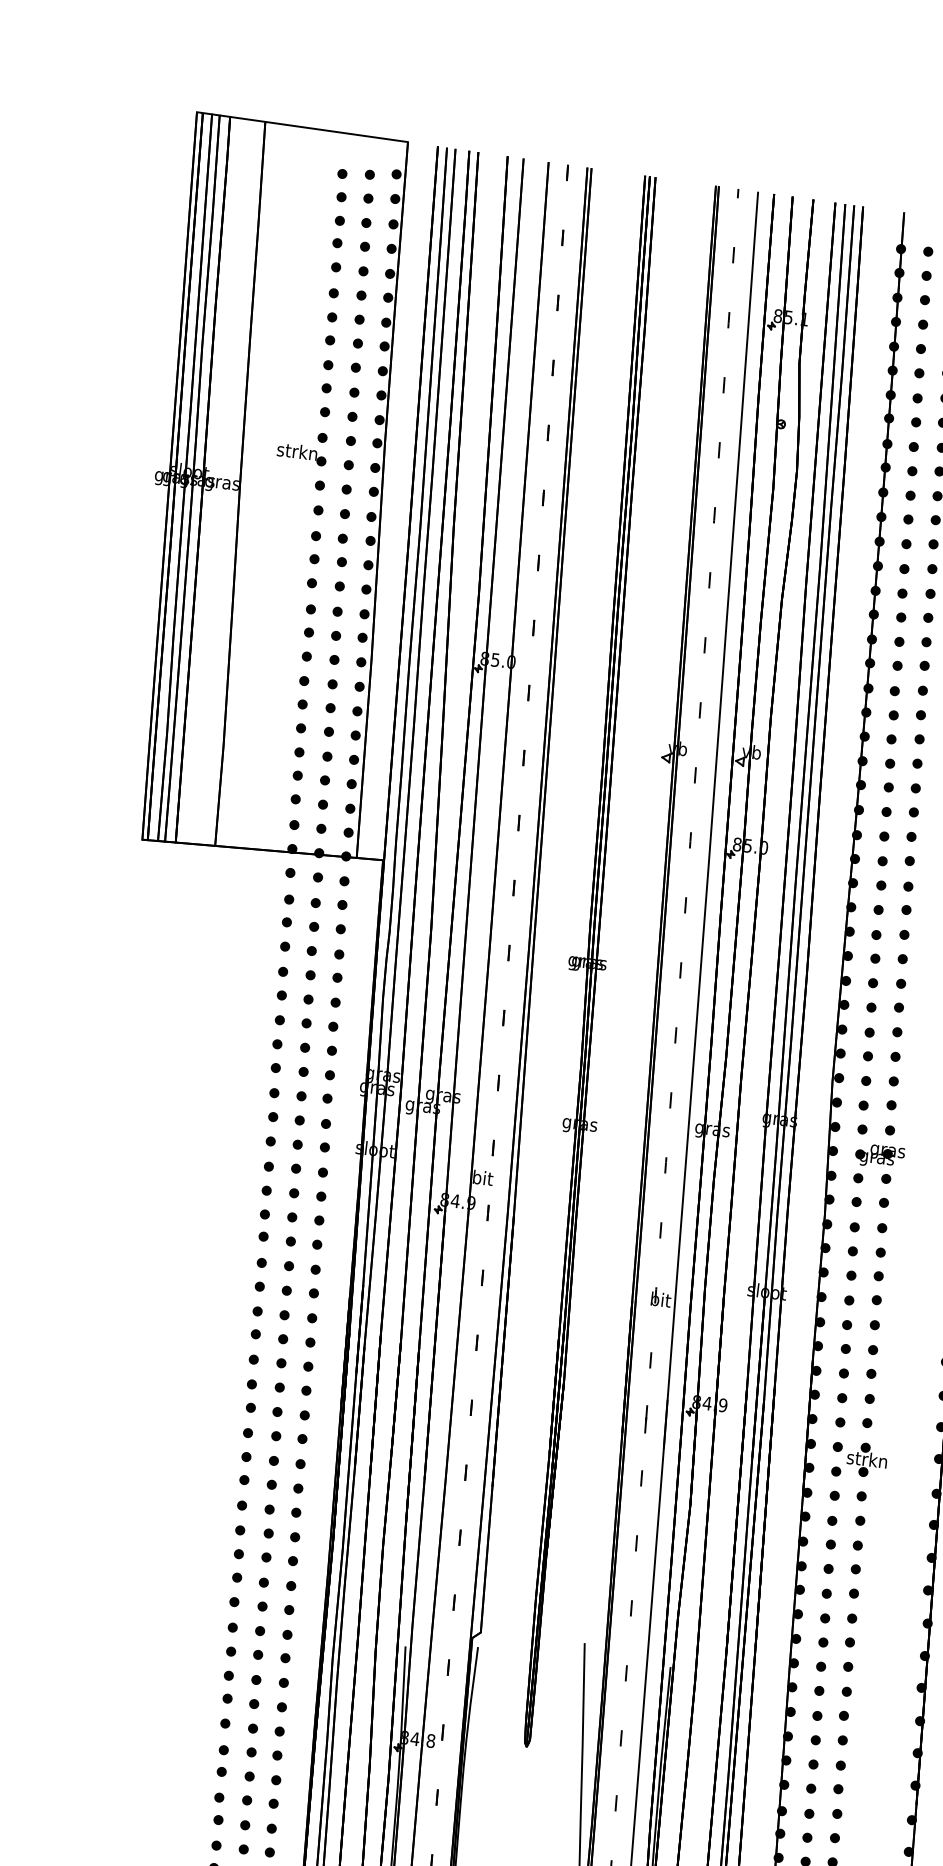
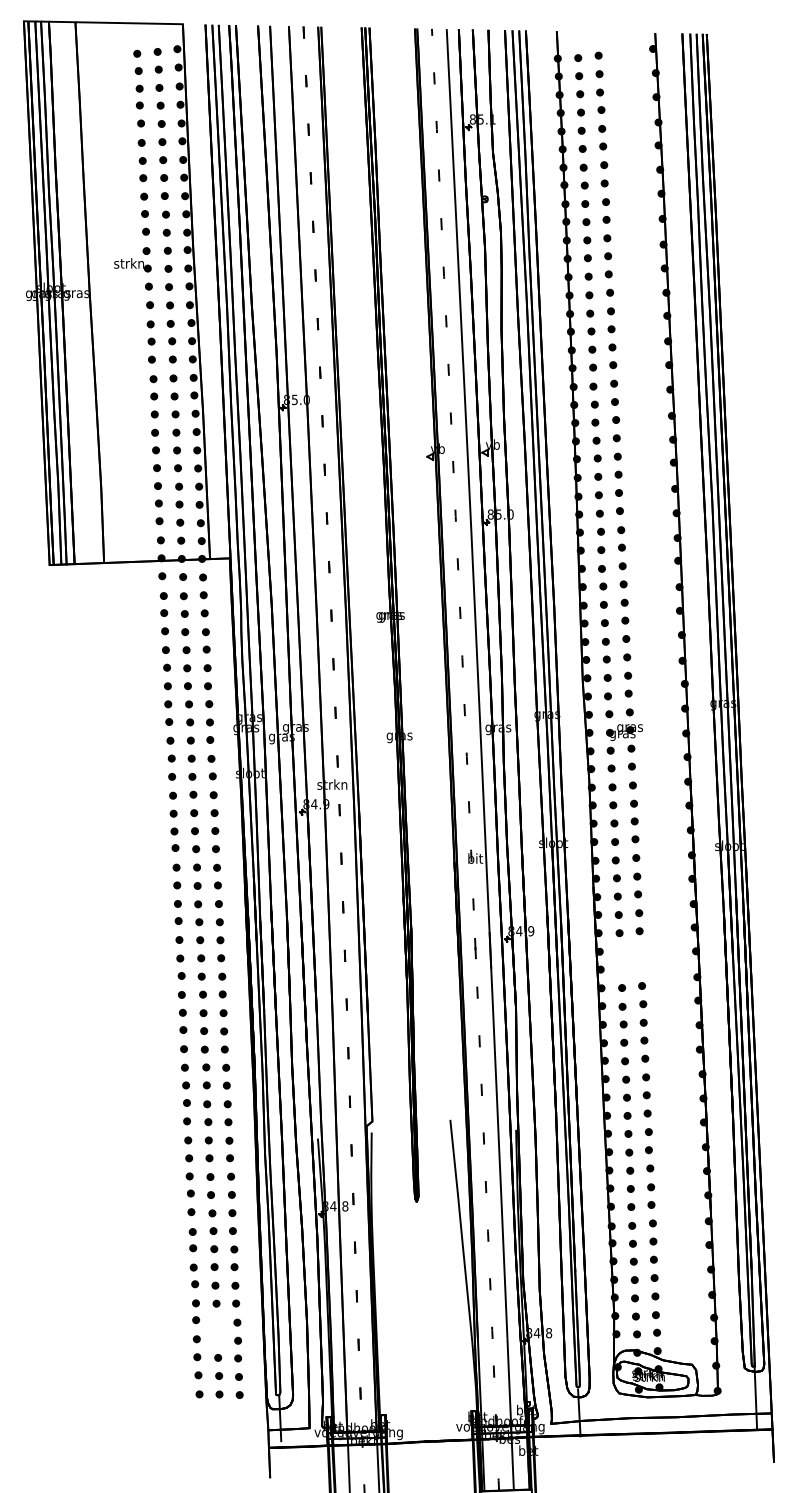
text: (482, 1177) -> (332, 784), bit -> strkn
part: (858, 1460) -> (636, 959), removed

